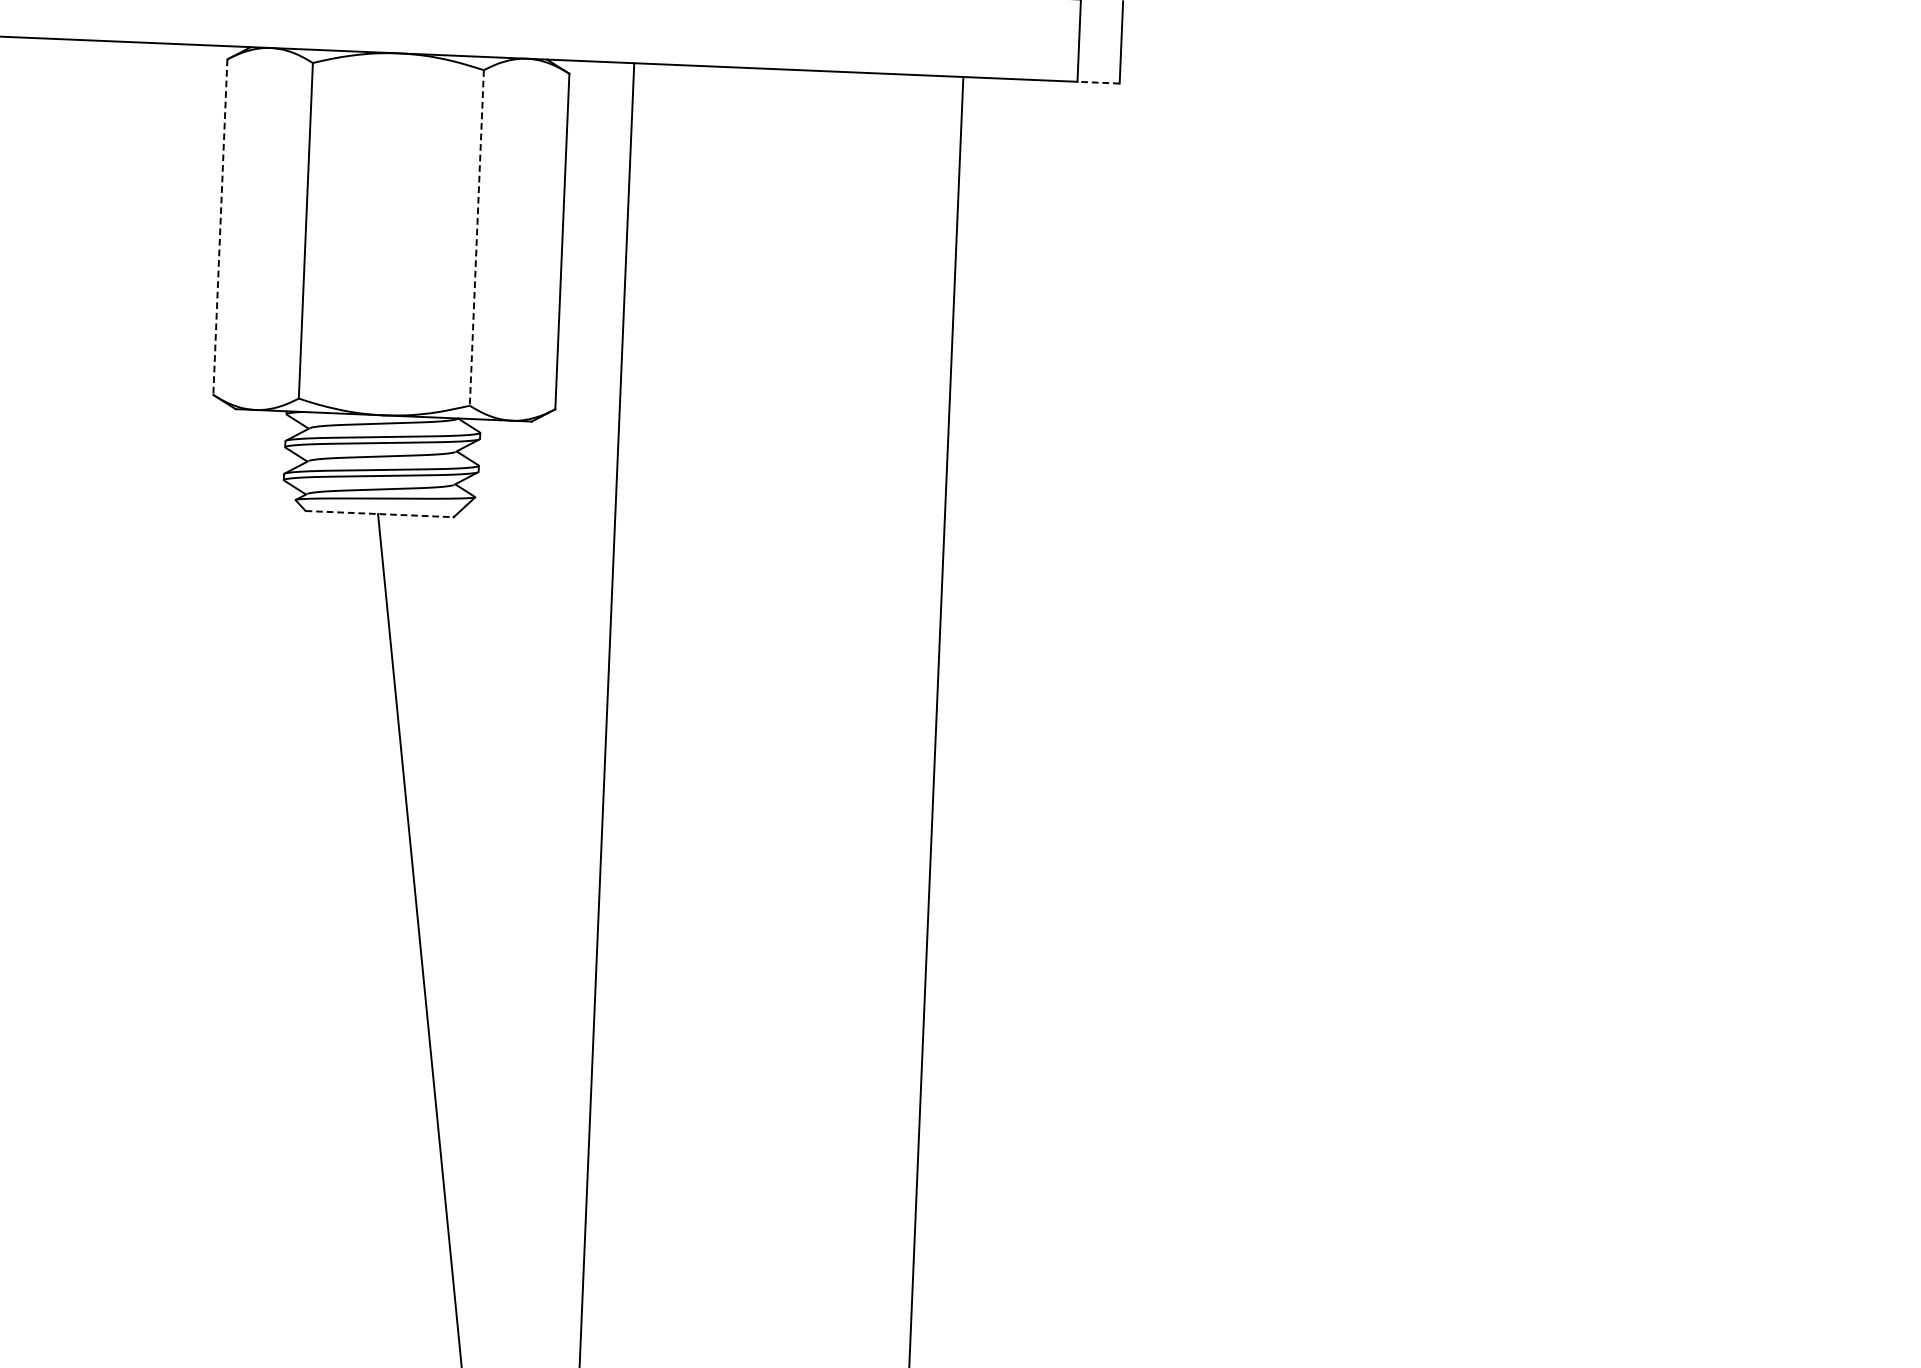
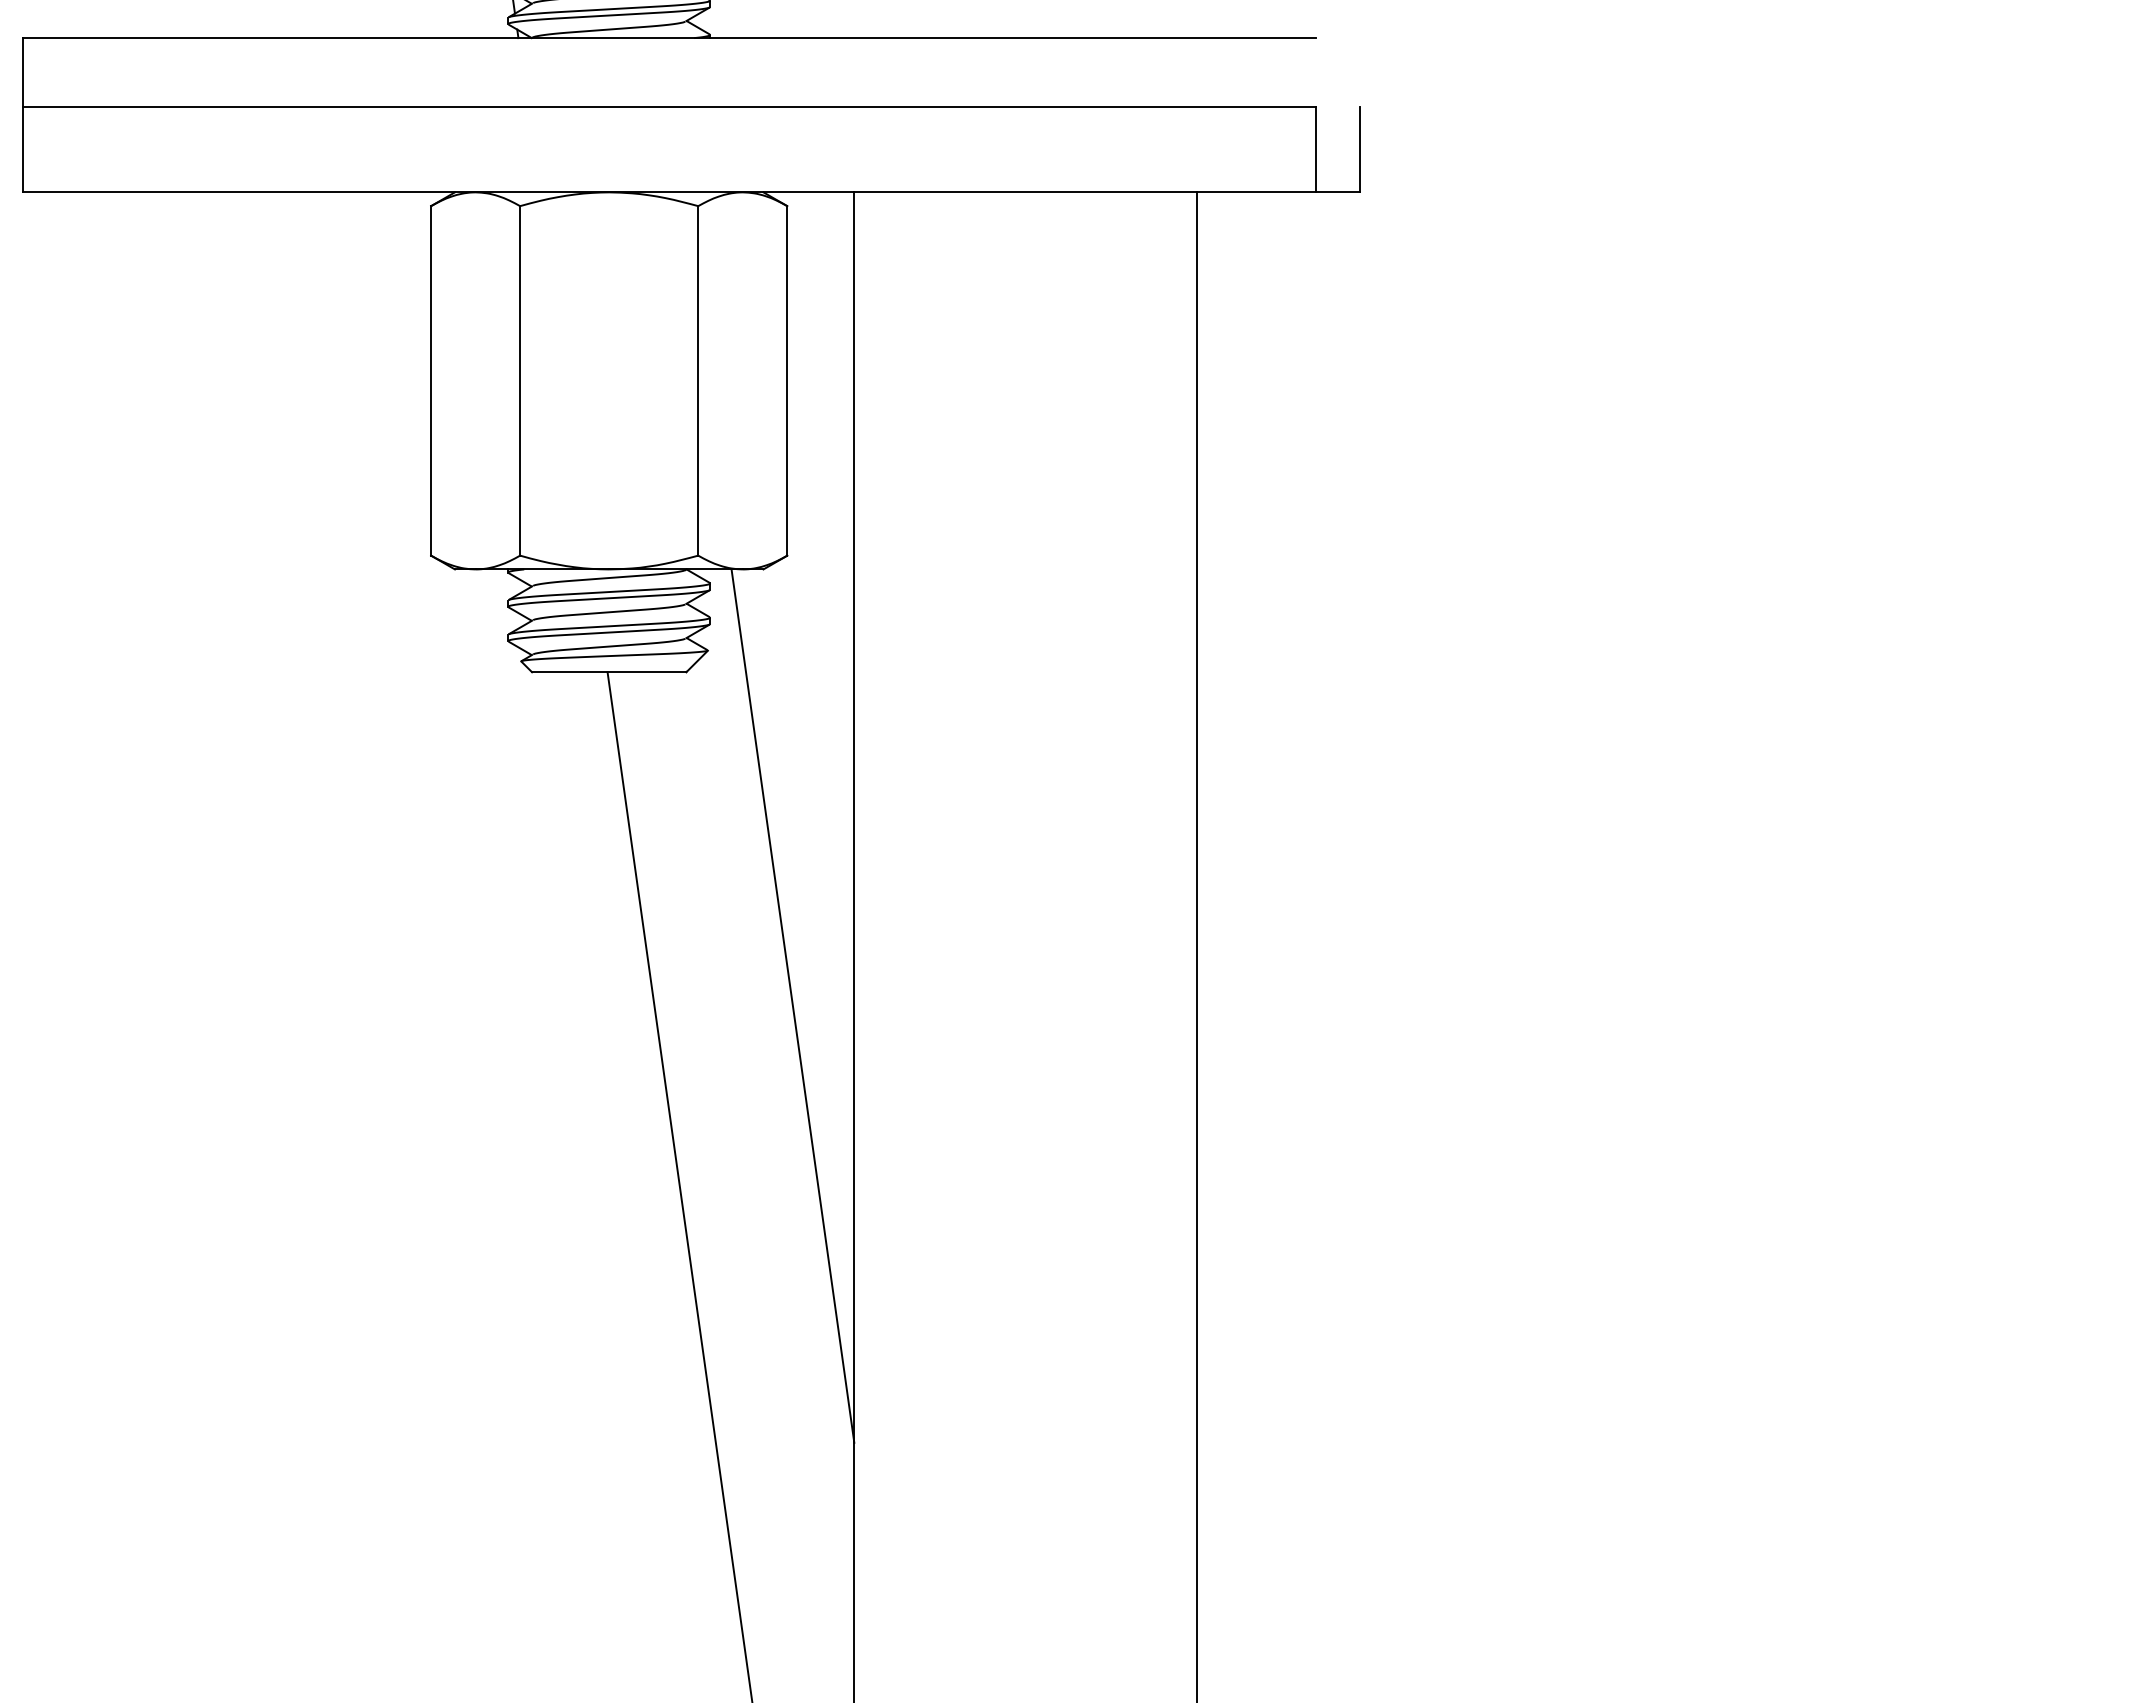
line: (1098, 82) -> (1337, 192), dashed -> solid
line: (220, 226) -> (431, 380), dashed -> solid
line: (477, 237) -> (698, 380), dashed -> solid
line: (379, 514) -> (609, 672), dashed -> solid
line: (542, 841) -> (792, 1005), added

